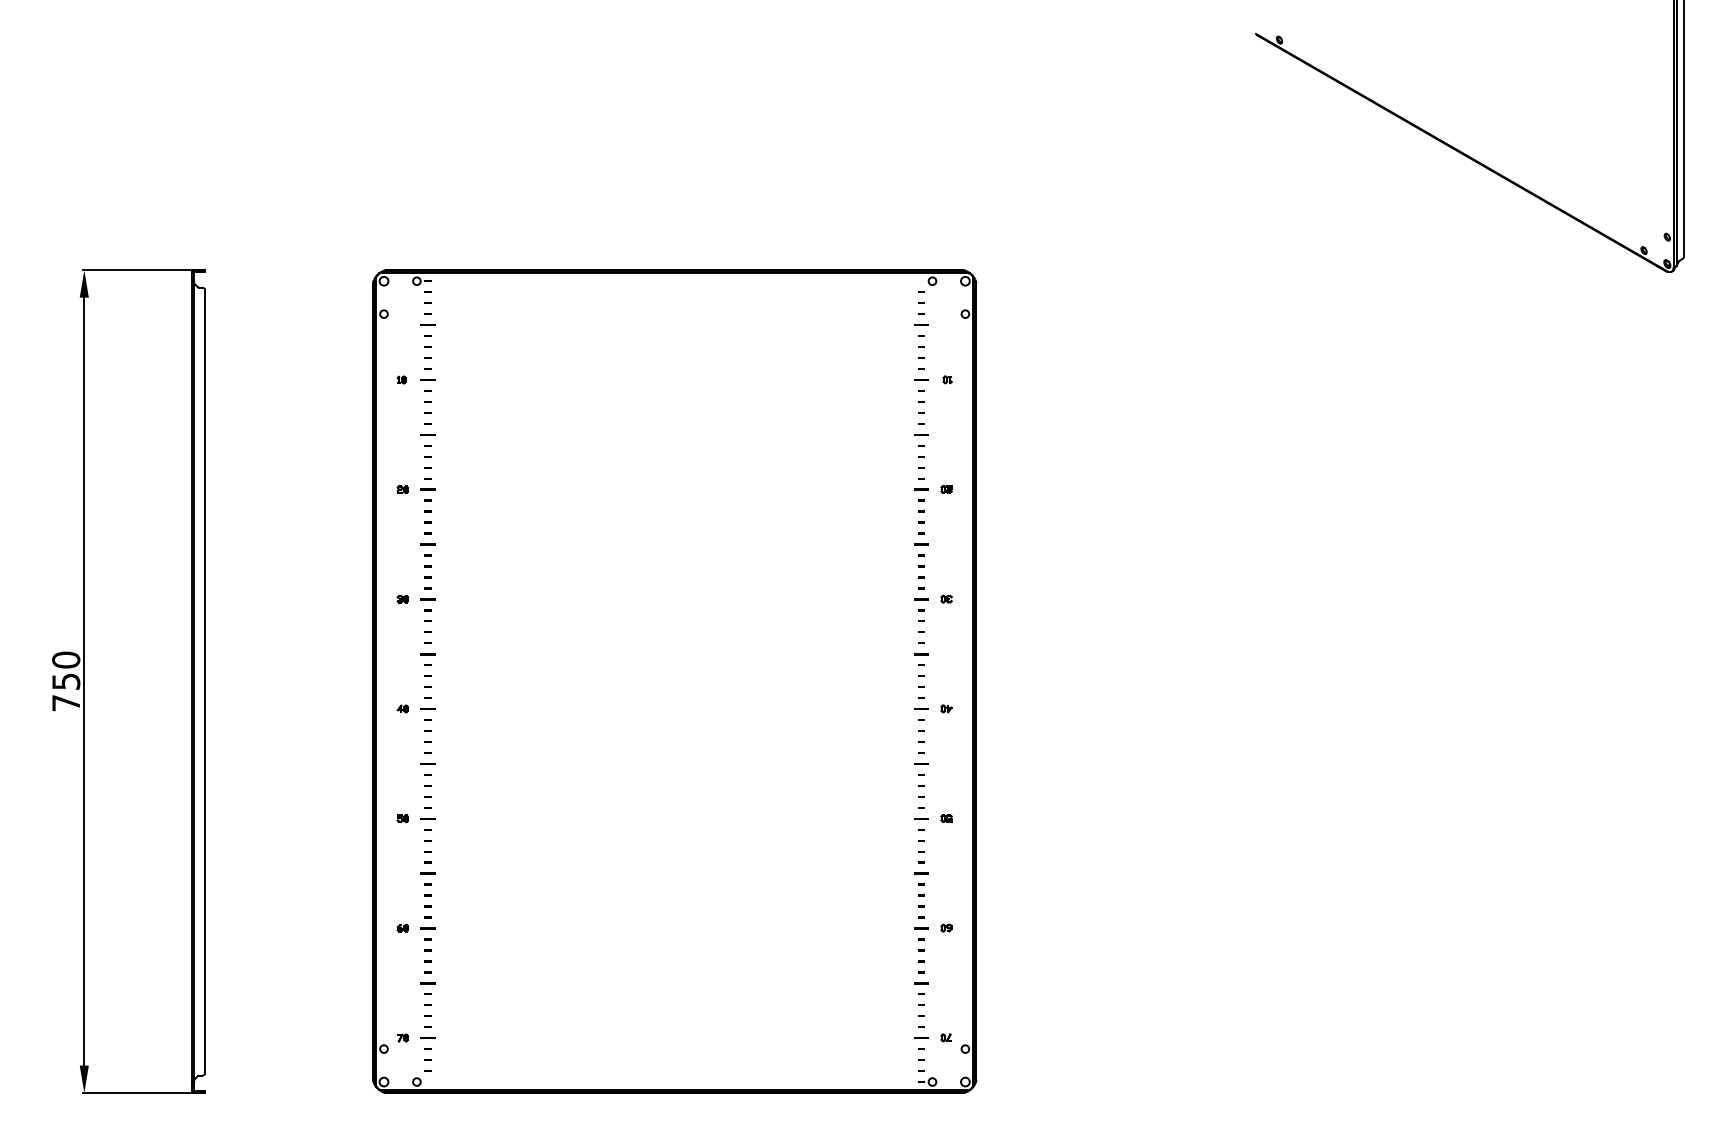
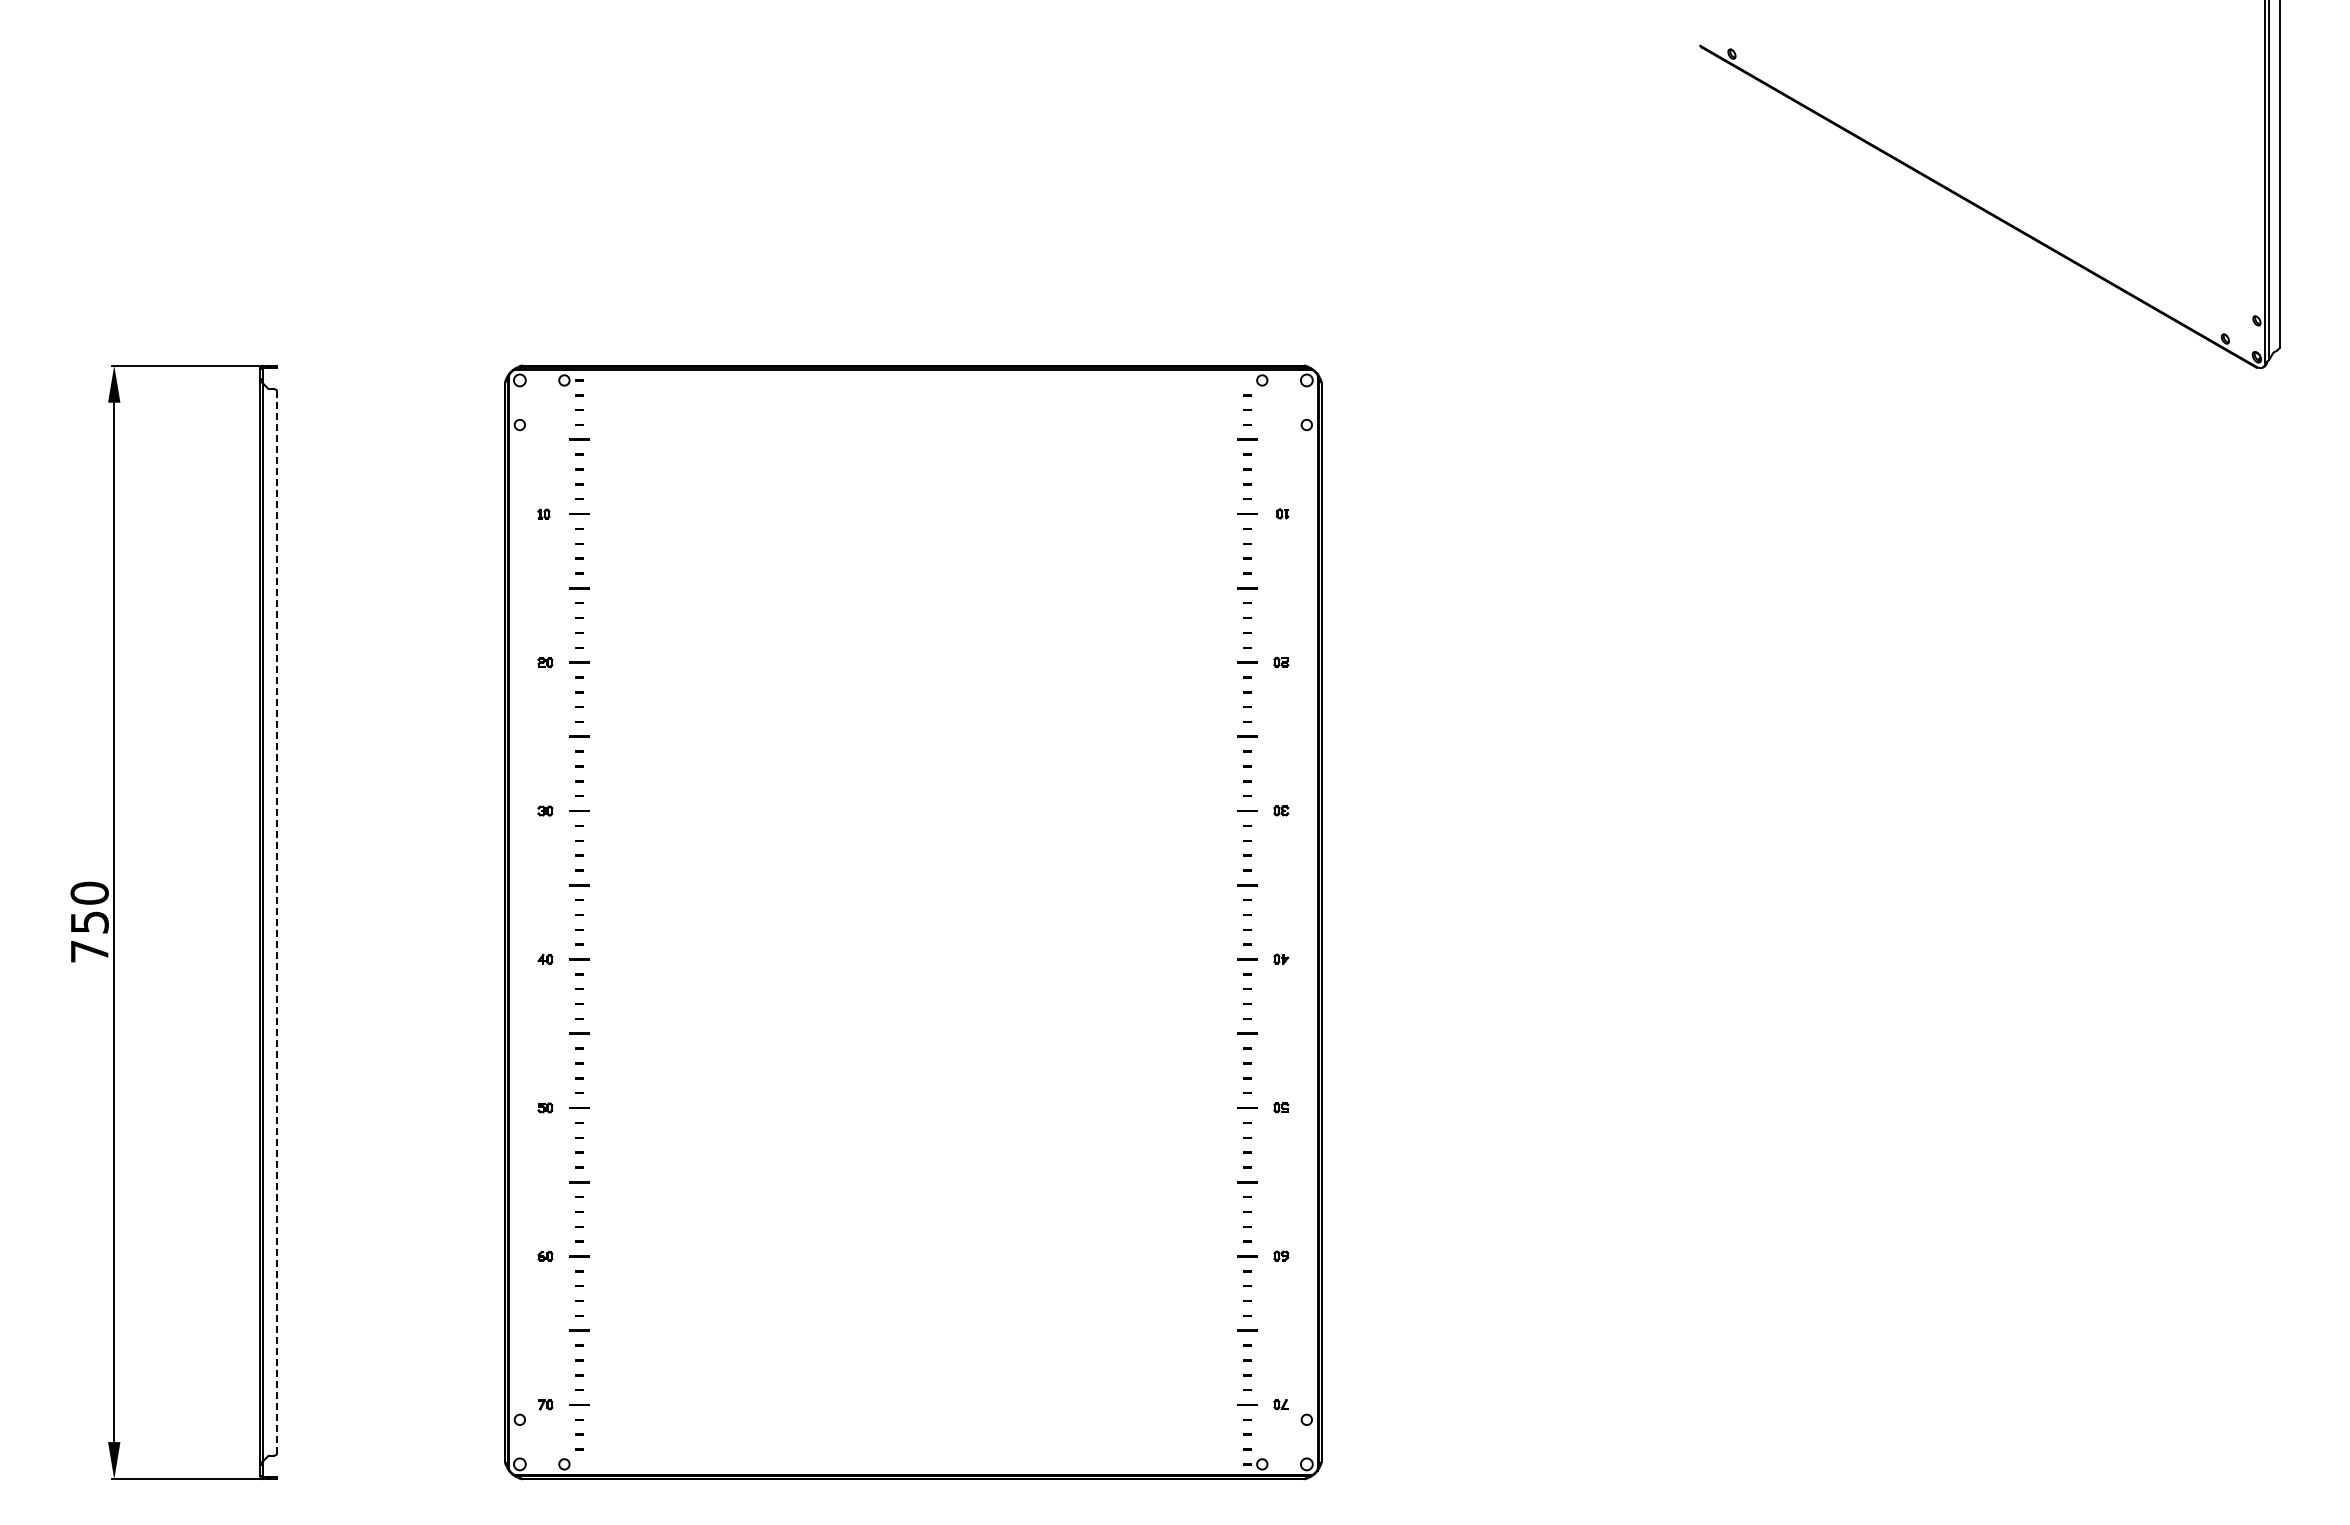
line: (204, 681) -> (277, 922), solid -> dashed

